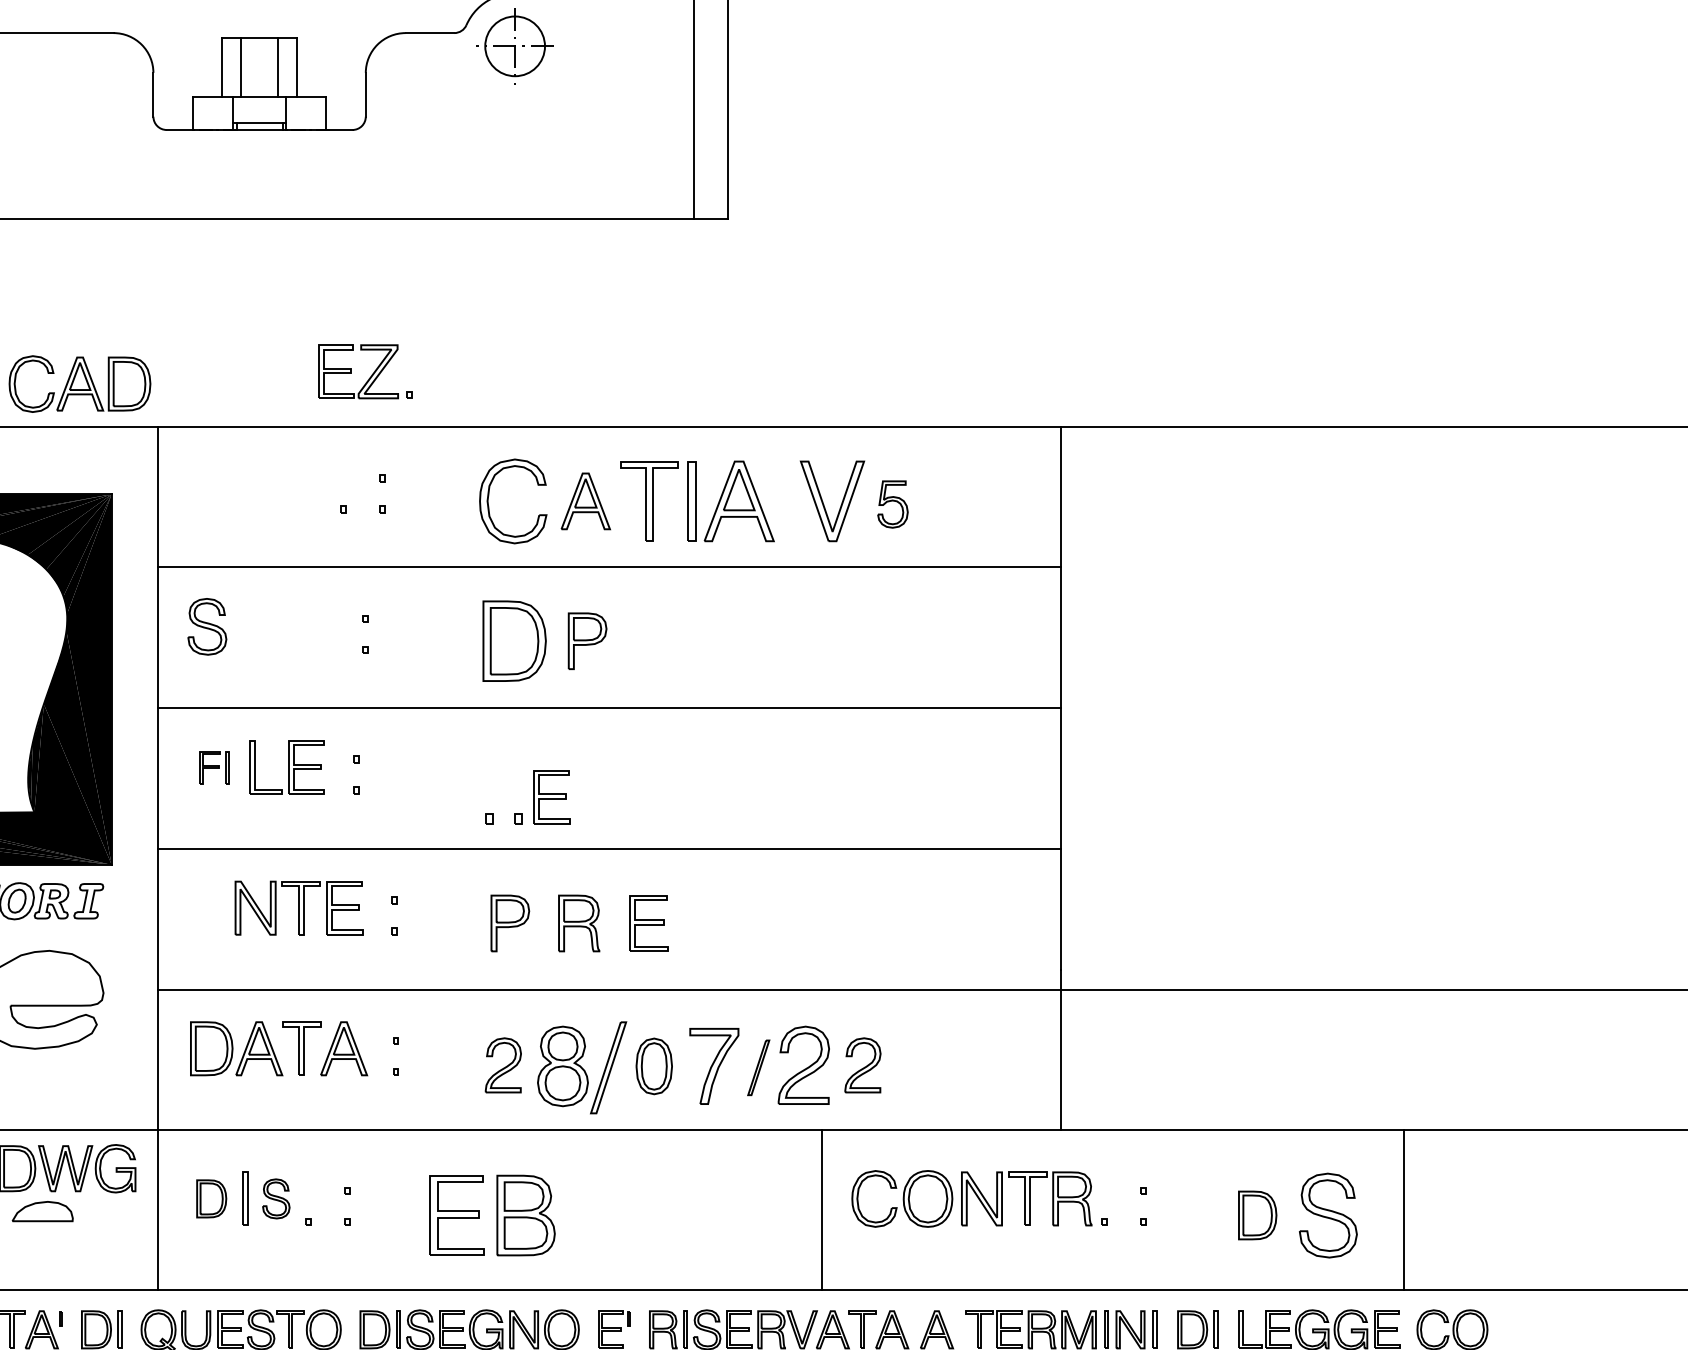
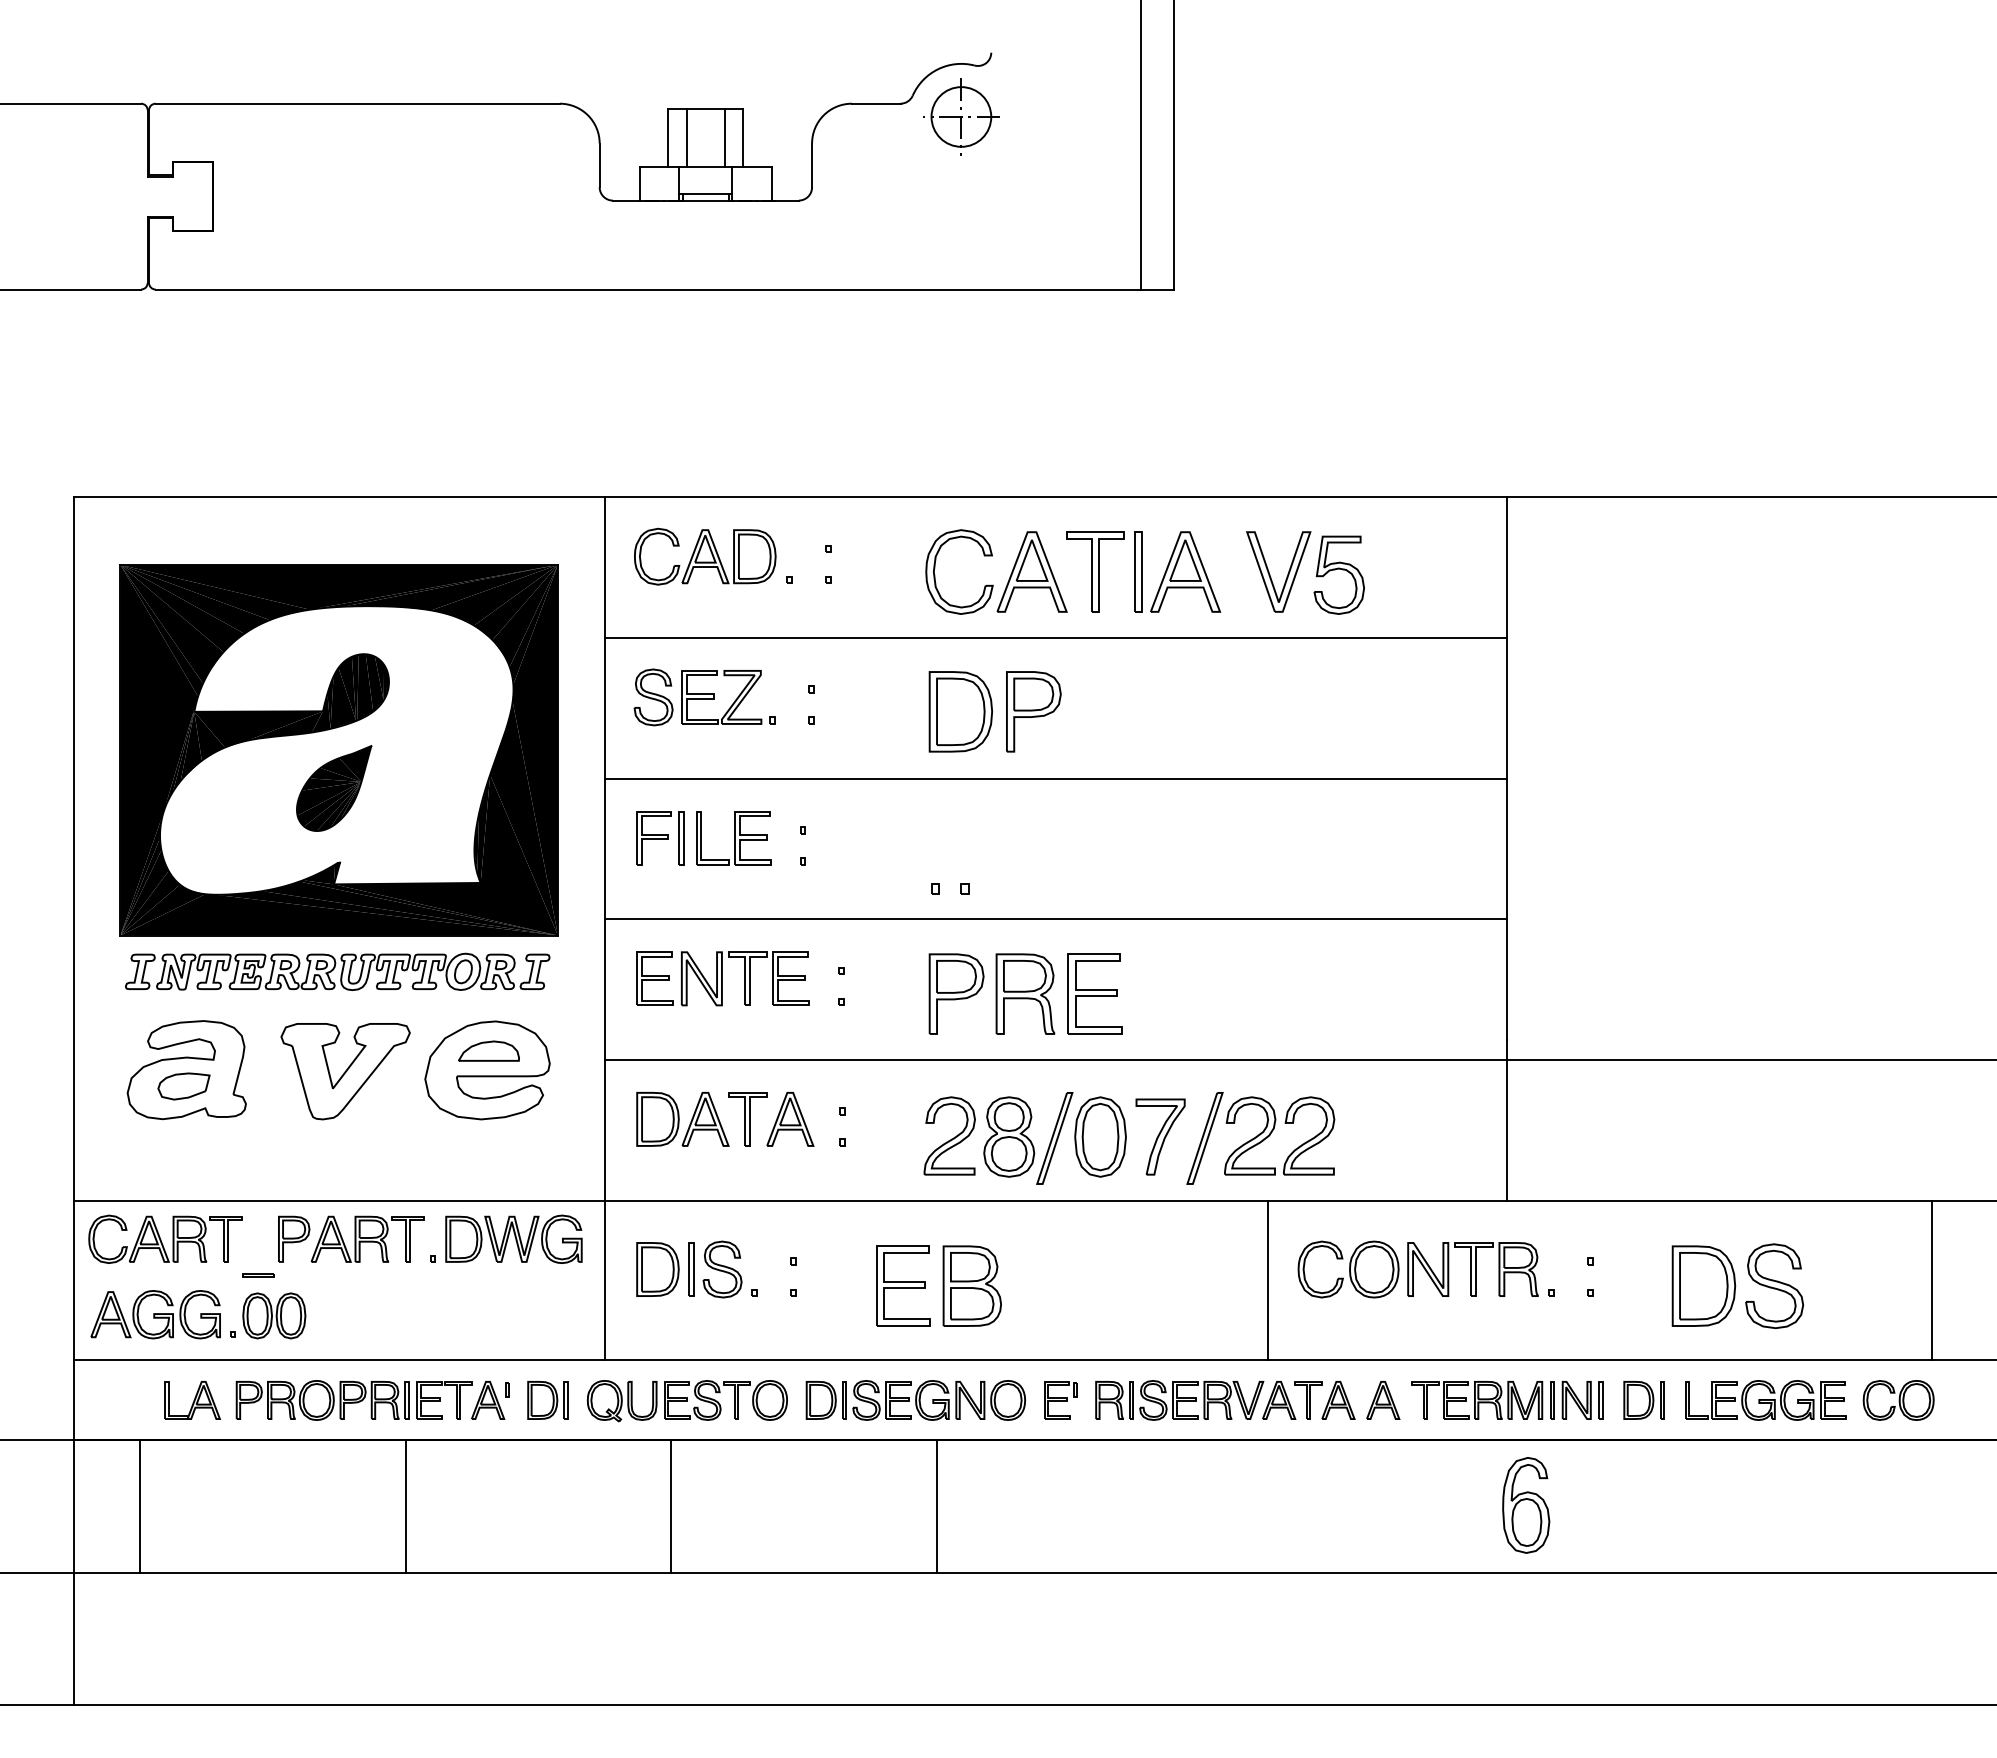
part: (371, 374) -> (734, 700), moved
part: (80, 383) -> (705, 556), moved
part: (585, 500) -> (1031, 571), size x1.43
part: (892, 503) -> (1338, 574), size x1.67
part: (587, 640) -> (1033, 711), size x1.43
part: (214, 767) -> (660, 838), size x1.67
part: (551, 796) -> (654, 978), moved
part: (510, 922) -> (956, 993), size x1.43
part: (579, 922) -> (1025, 993), size x1.43
part: (648, 922) -> (1094, 993), size x1.43
part: (503, 1064) -> (949, 1135), size x1.43
part: (863, 1064) -> (1309, 1135), size x1.43
part: (654, 1065) -> (1100, 1136), size x1.43
part: (758, 1067) -> (1204, 1138), size x1.67
part: (211, 1198) -> (657, 1269), size x1.43
part: (276, 1198) -> (722, 1269), size x1.43
line: (1404, 1209) -> (1932, 1280), moved
part: (42, 1210) -> (488, 1050), moved
part: (1257, 1214) -> (1703, 1285), size x1.67

